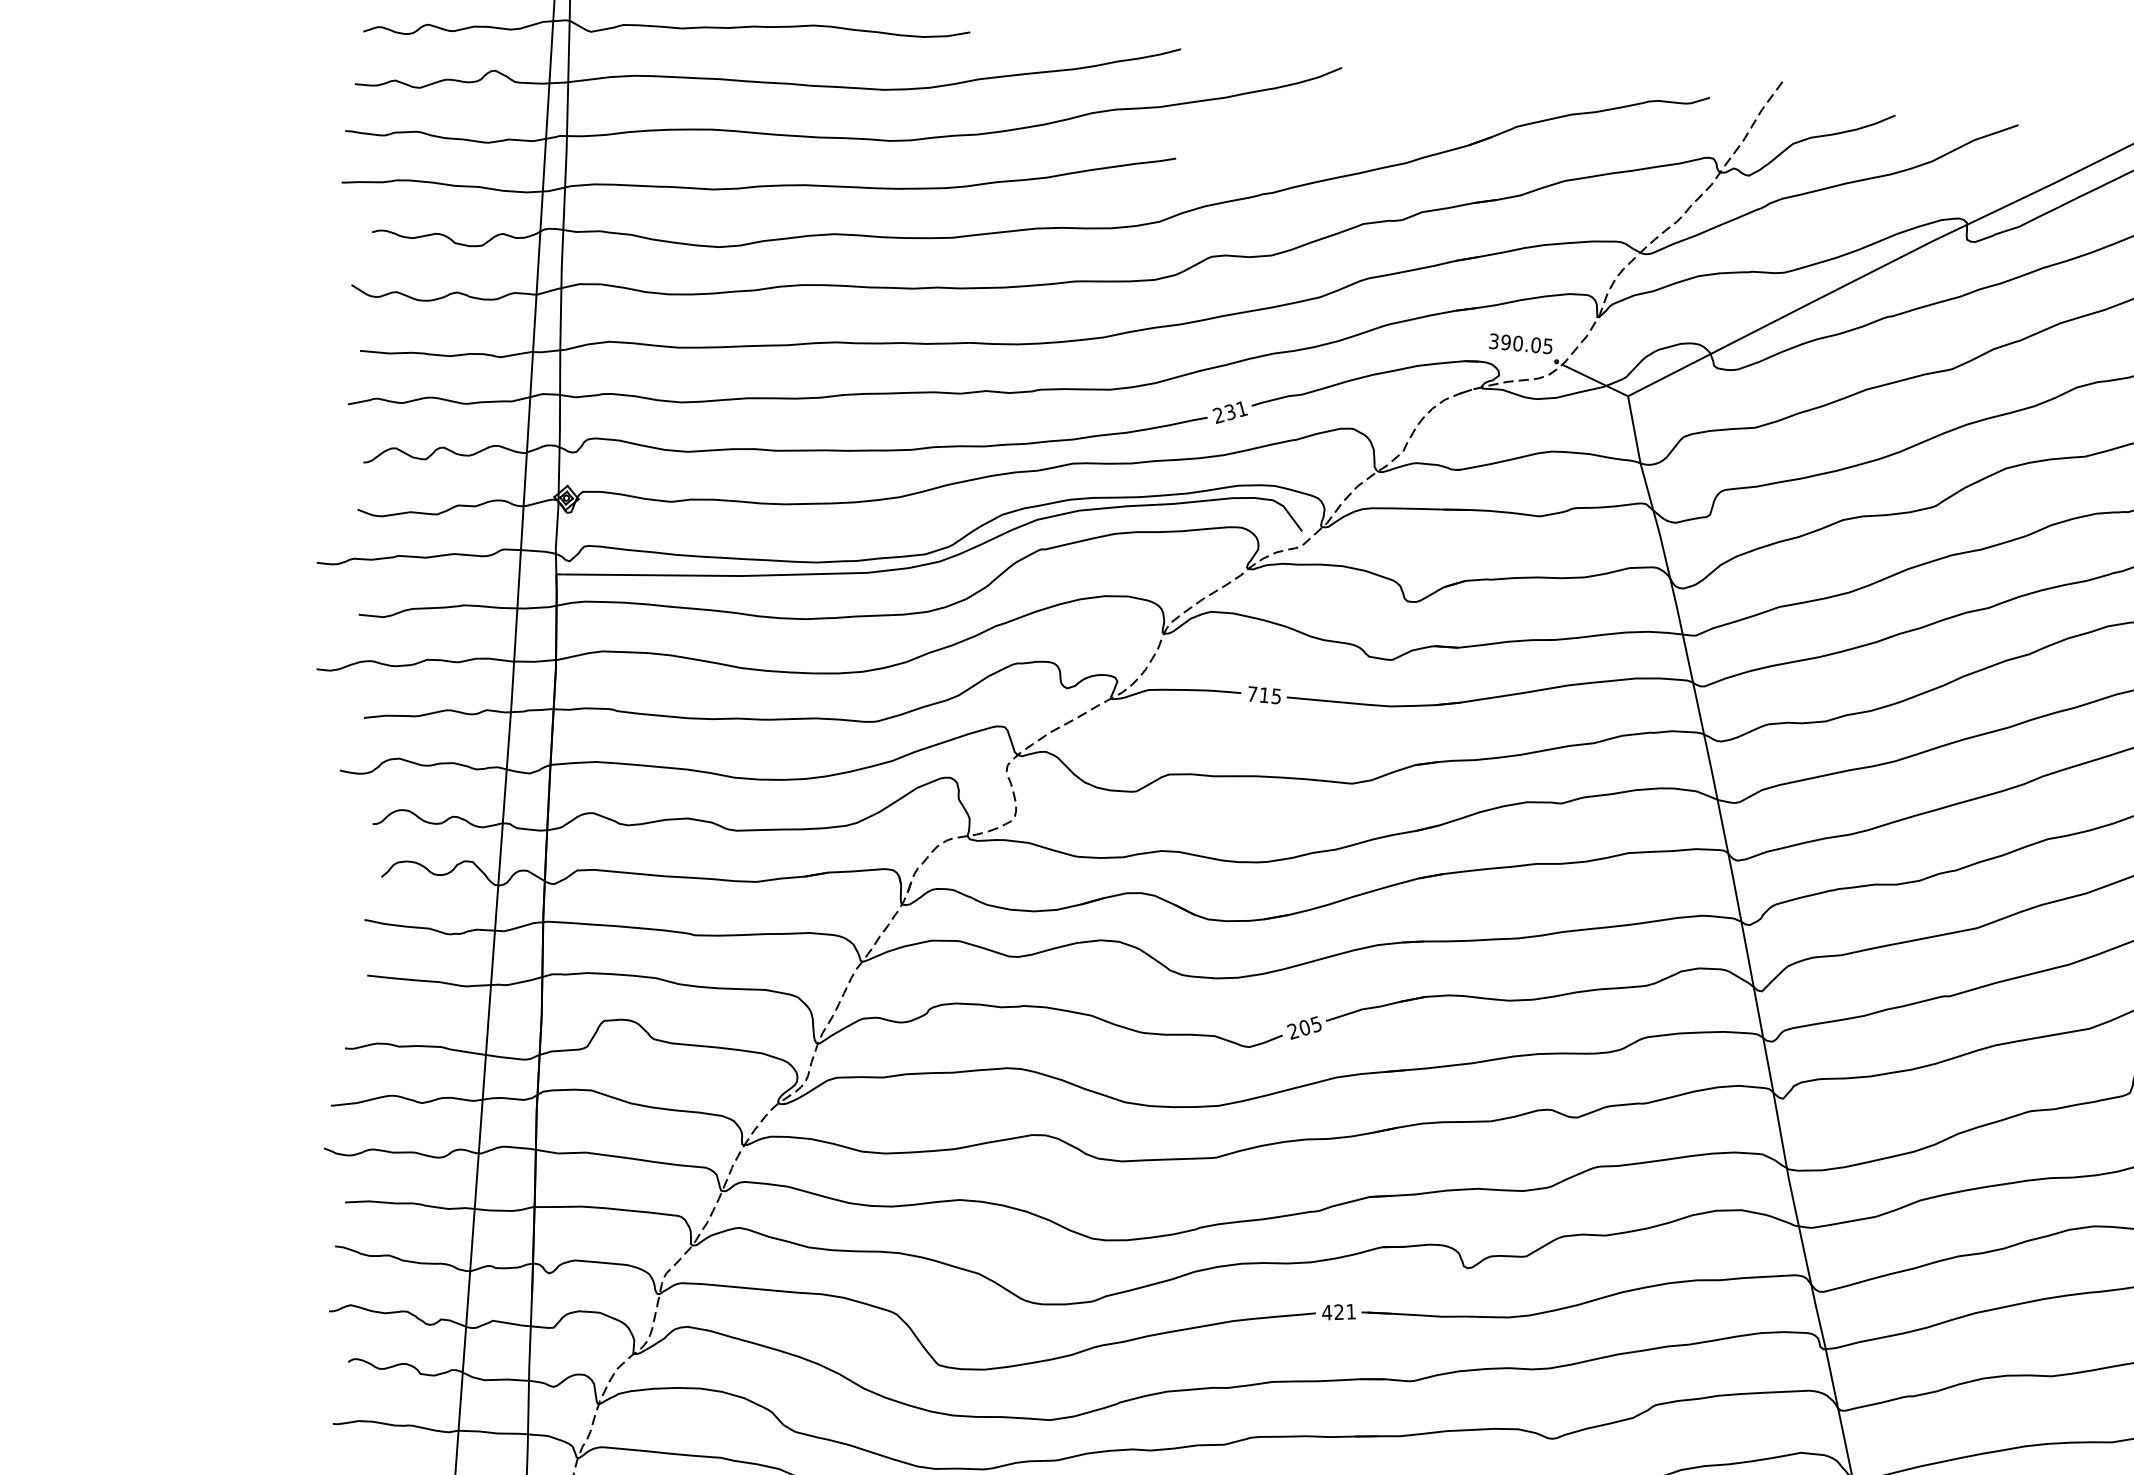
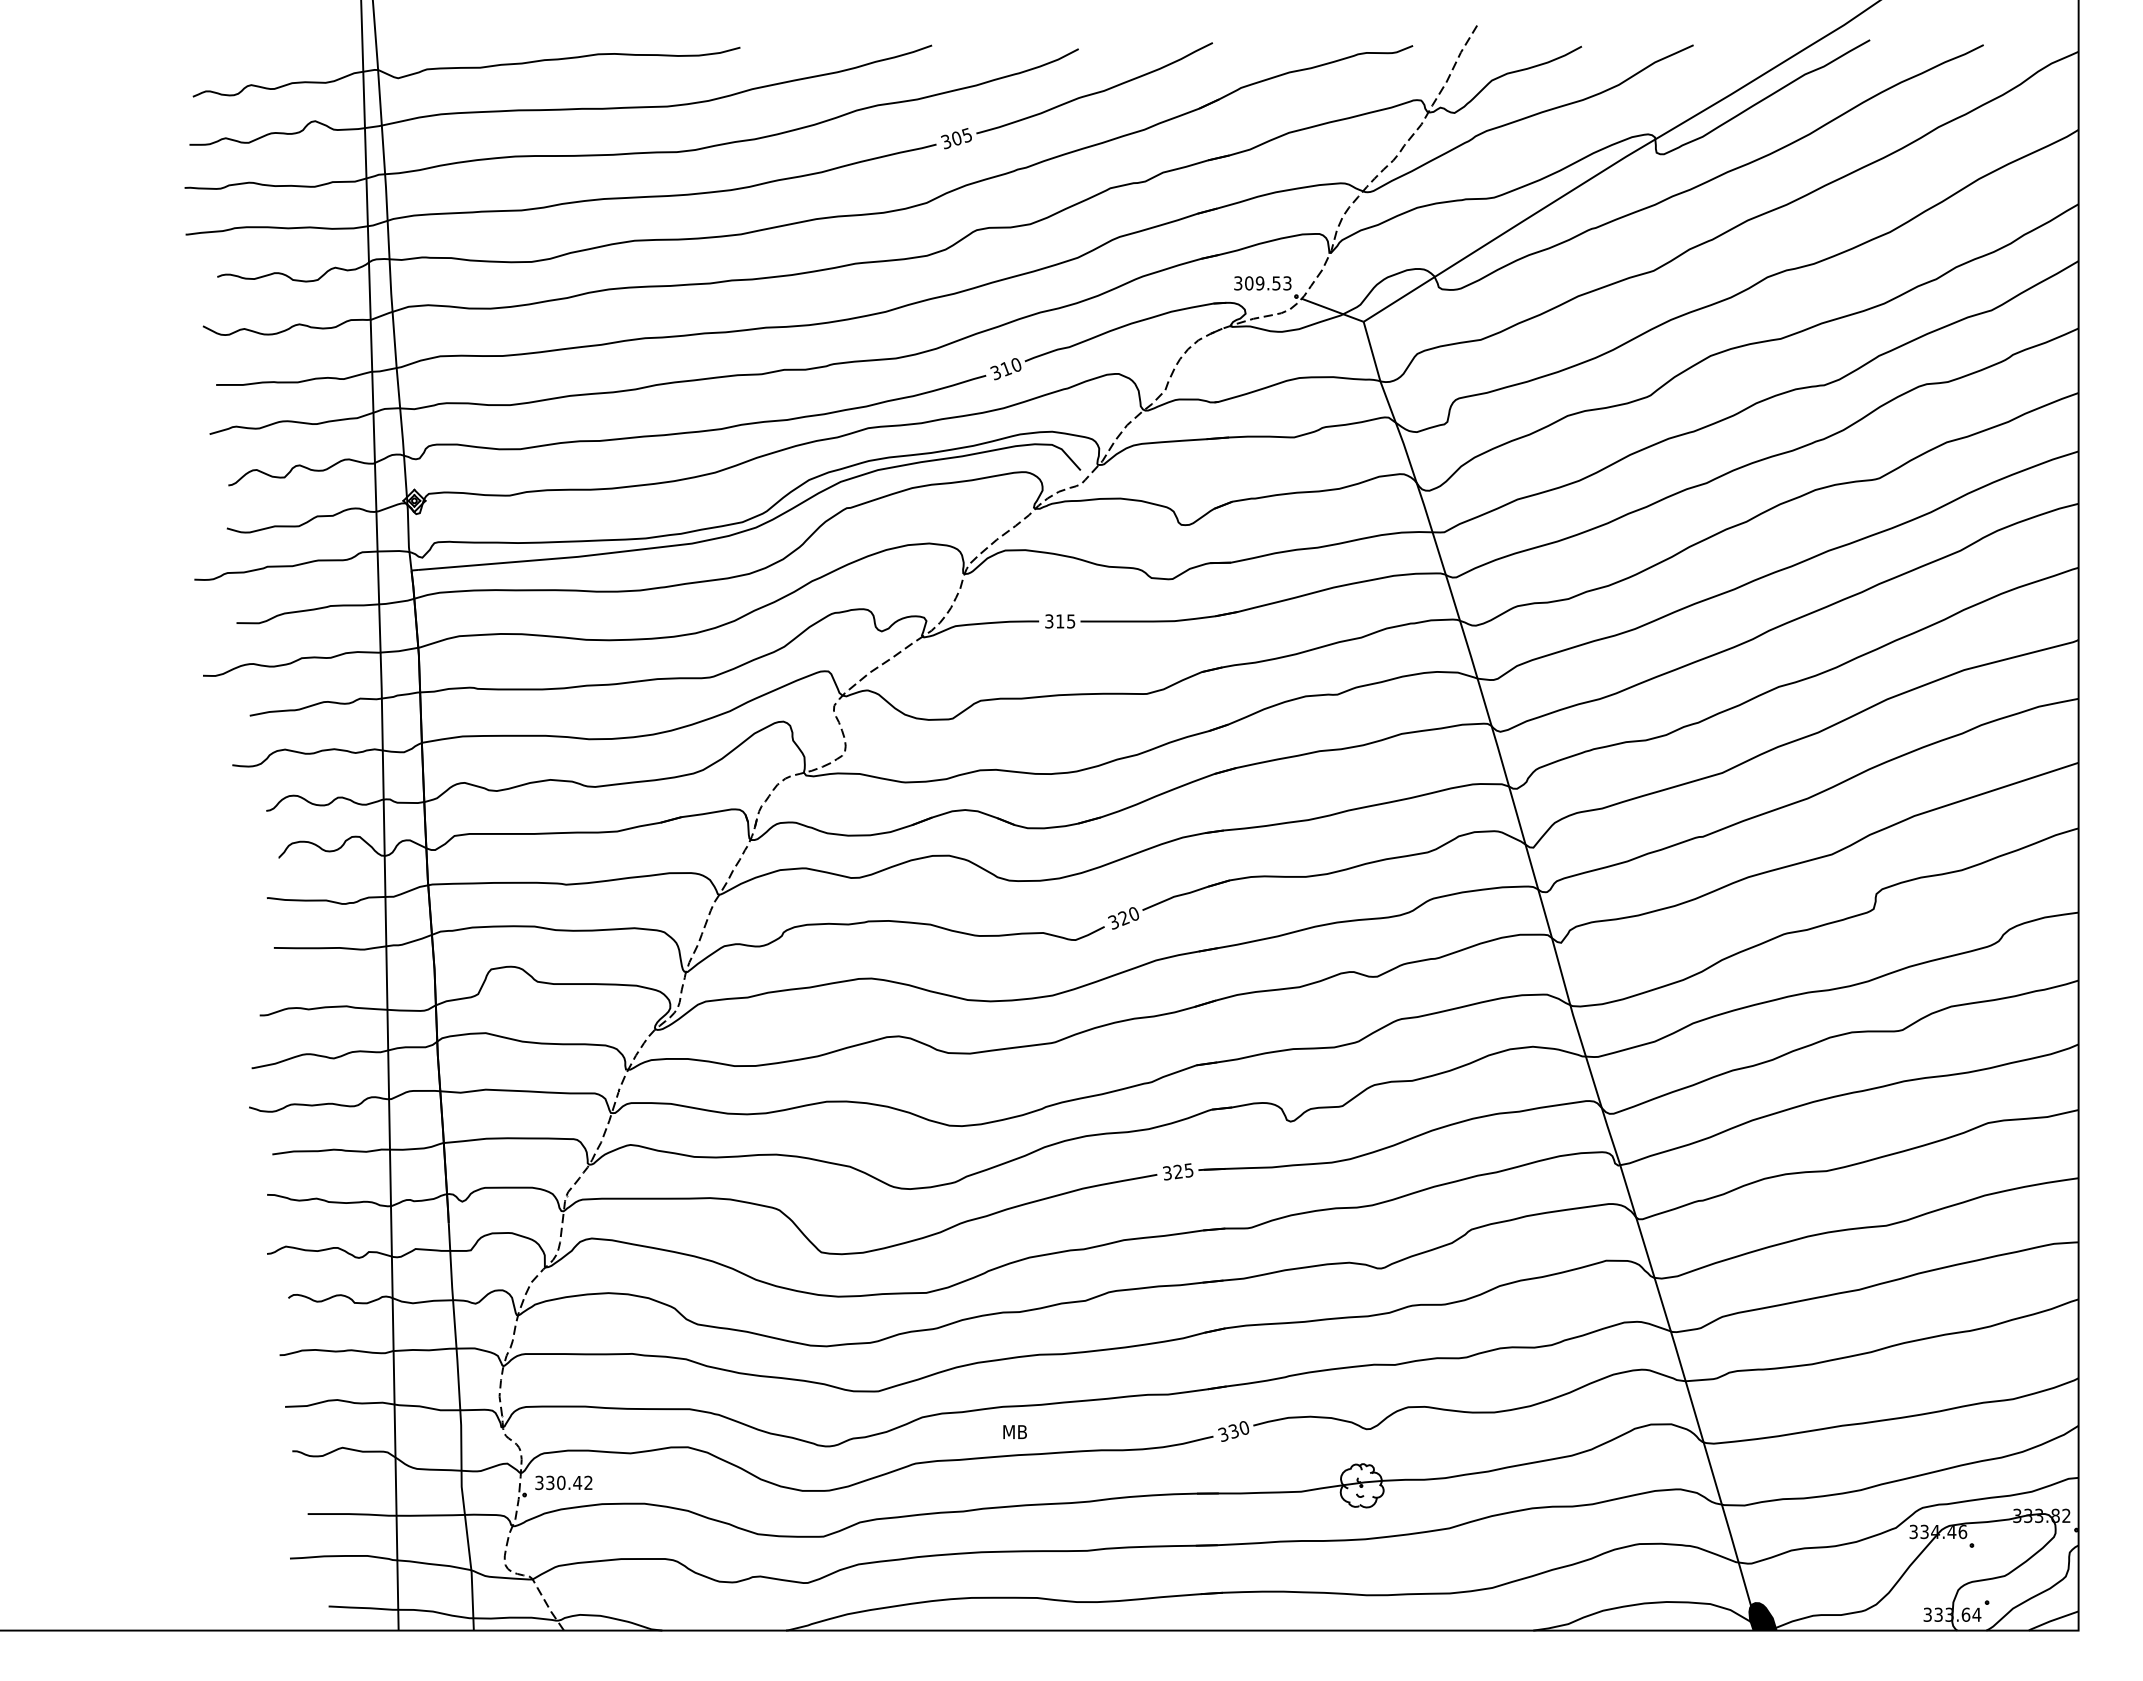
part: (1334, 118) -> (1076, 95), added
text: (1527, 344) -> (1268, 283), 390.05 -> 309.53
text: (1230, 412) -> (1006, 369), 231 -> 310
text: (1252, 694) -> (1049, 621), 715 -> 315
text: (1303, 1027) -> (1122, 917), 205 -> 320
text: (1339, 1311) -> (1178, 1171), 421 -> 325

